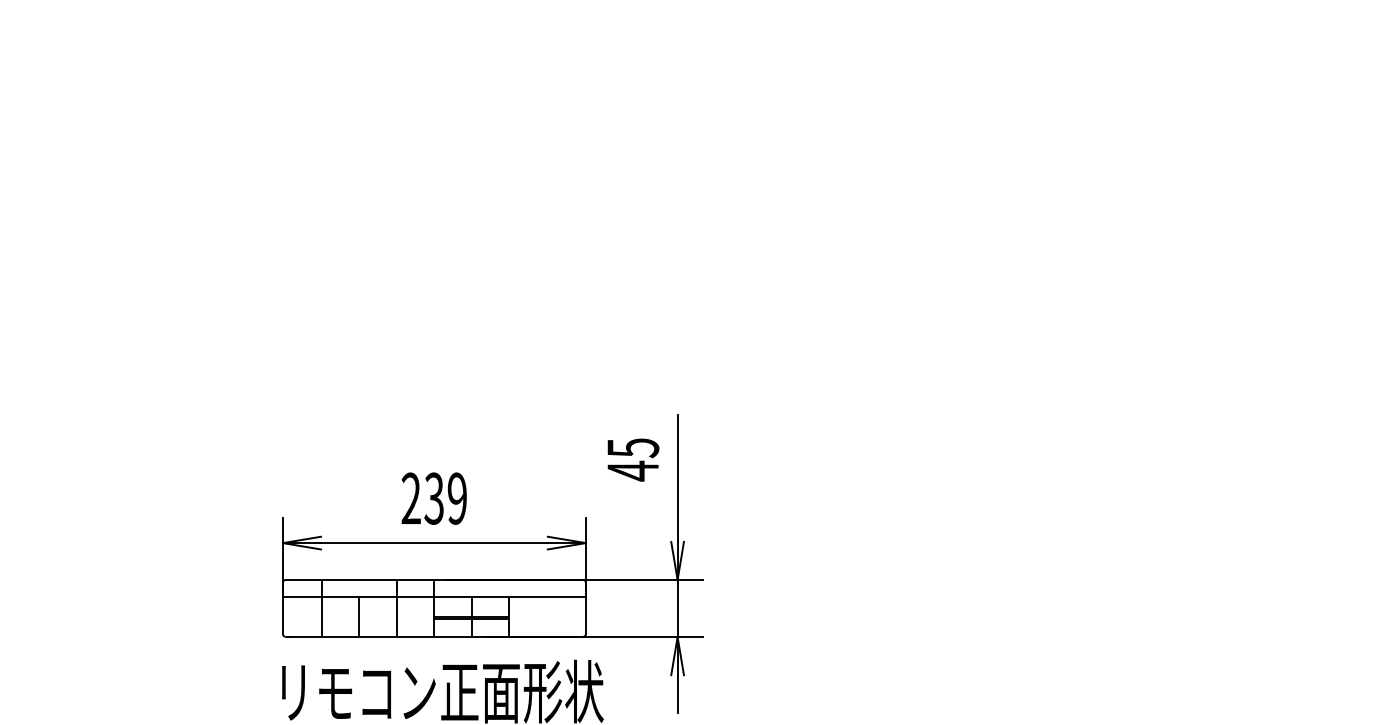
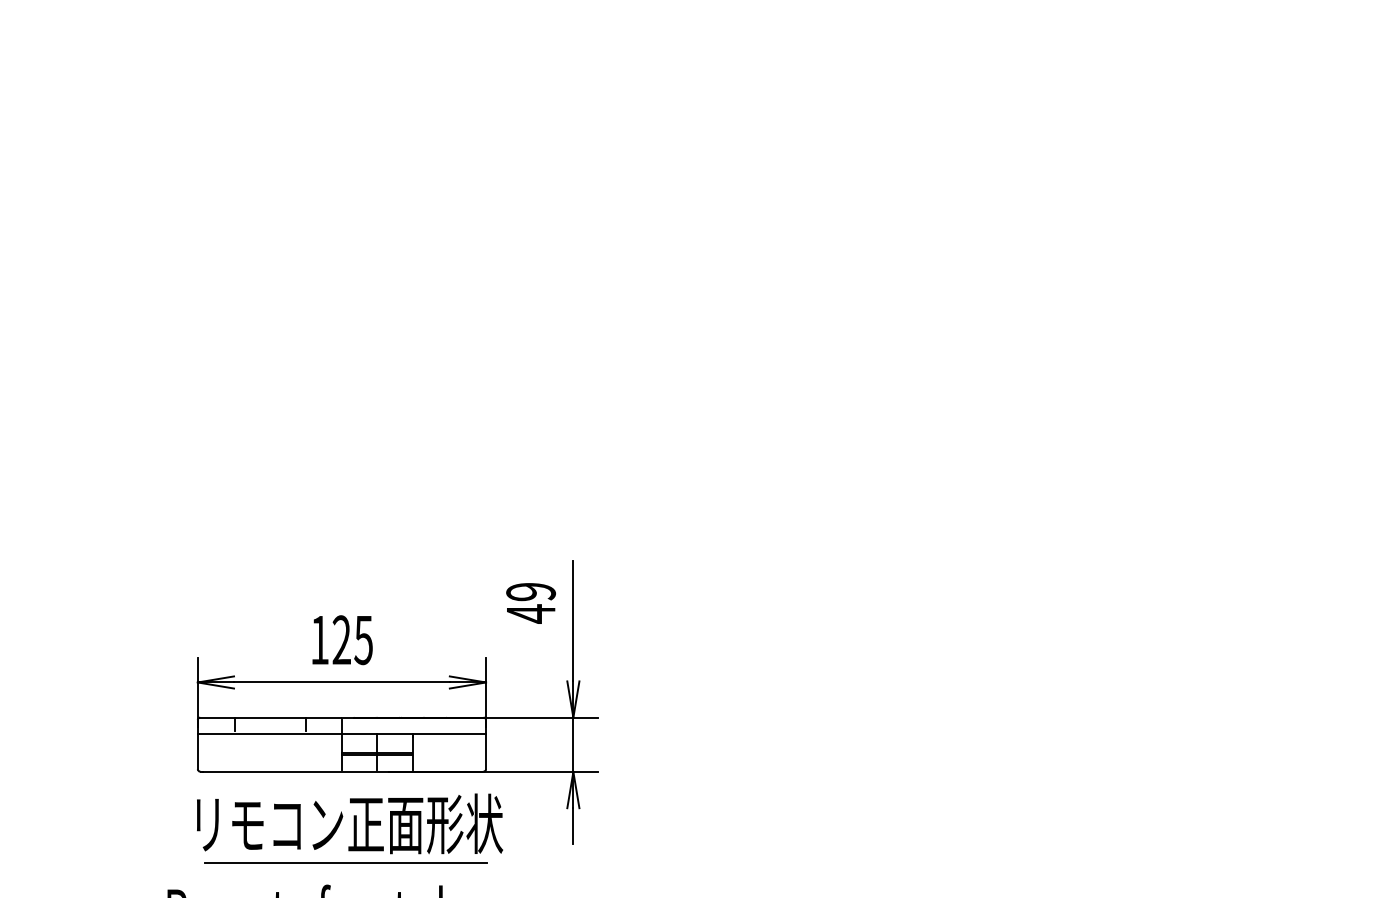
text: (632, 448) -> (530, 592), 45 -> 49
text: (433, 498) -> (341, 640), 239 -> 125
line: (321, 615) -> (234, 751), removed
line: (359, 615) -> (270, 751), removed
line: (397, 615) -> (306, 751), removed

